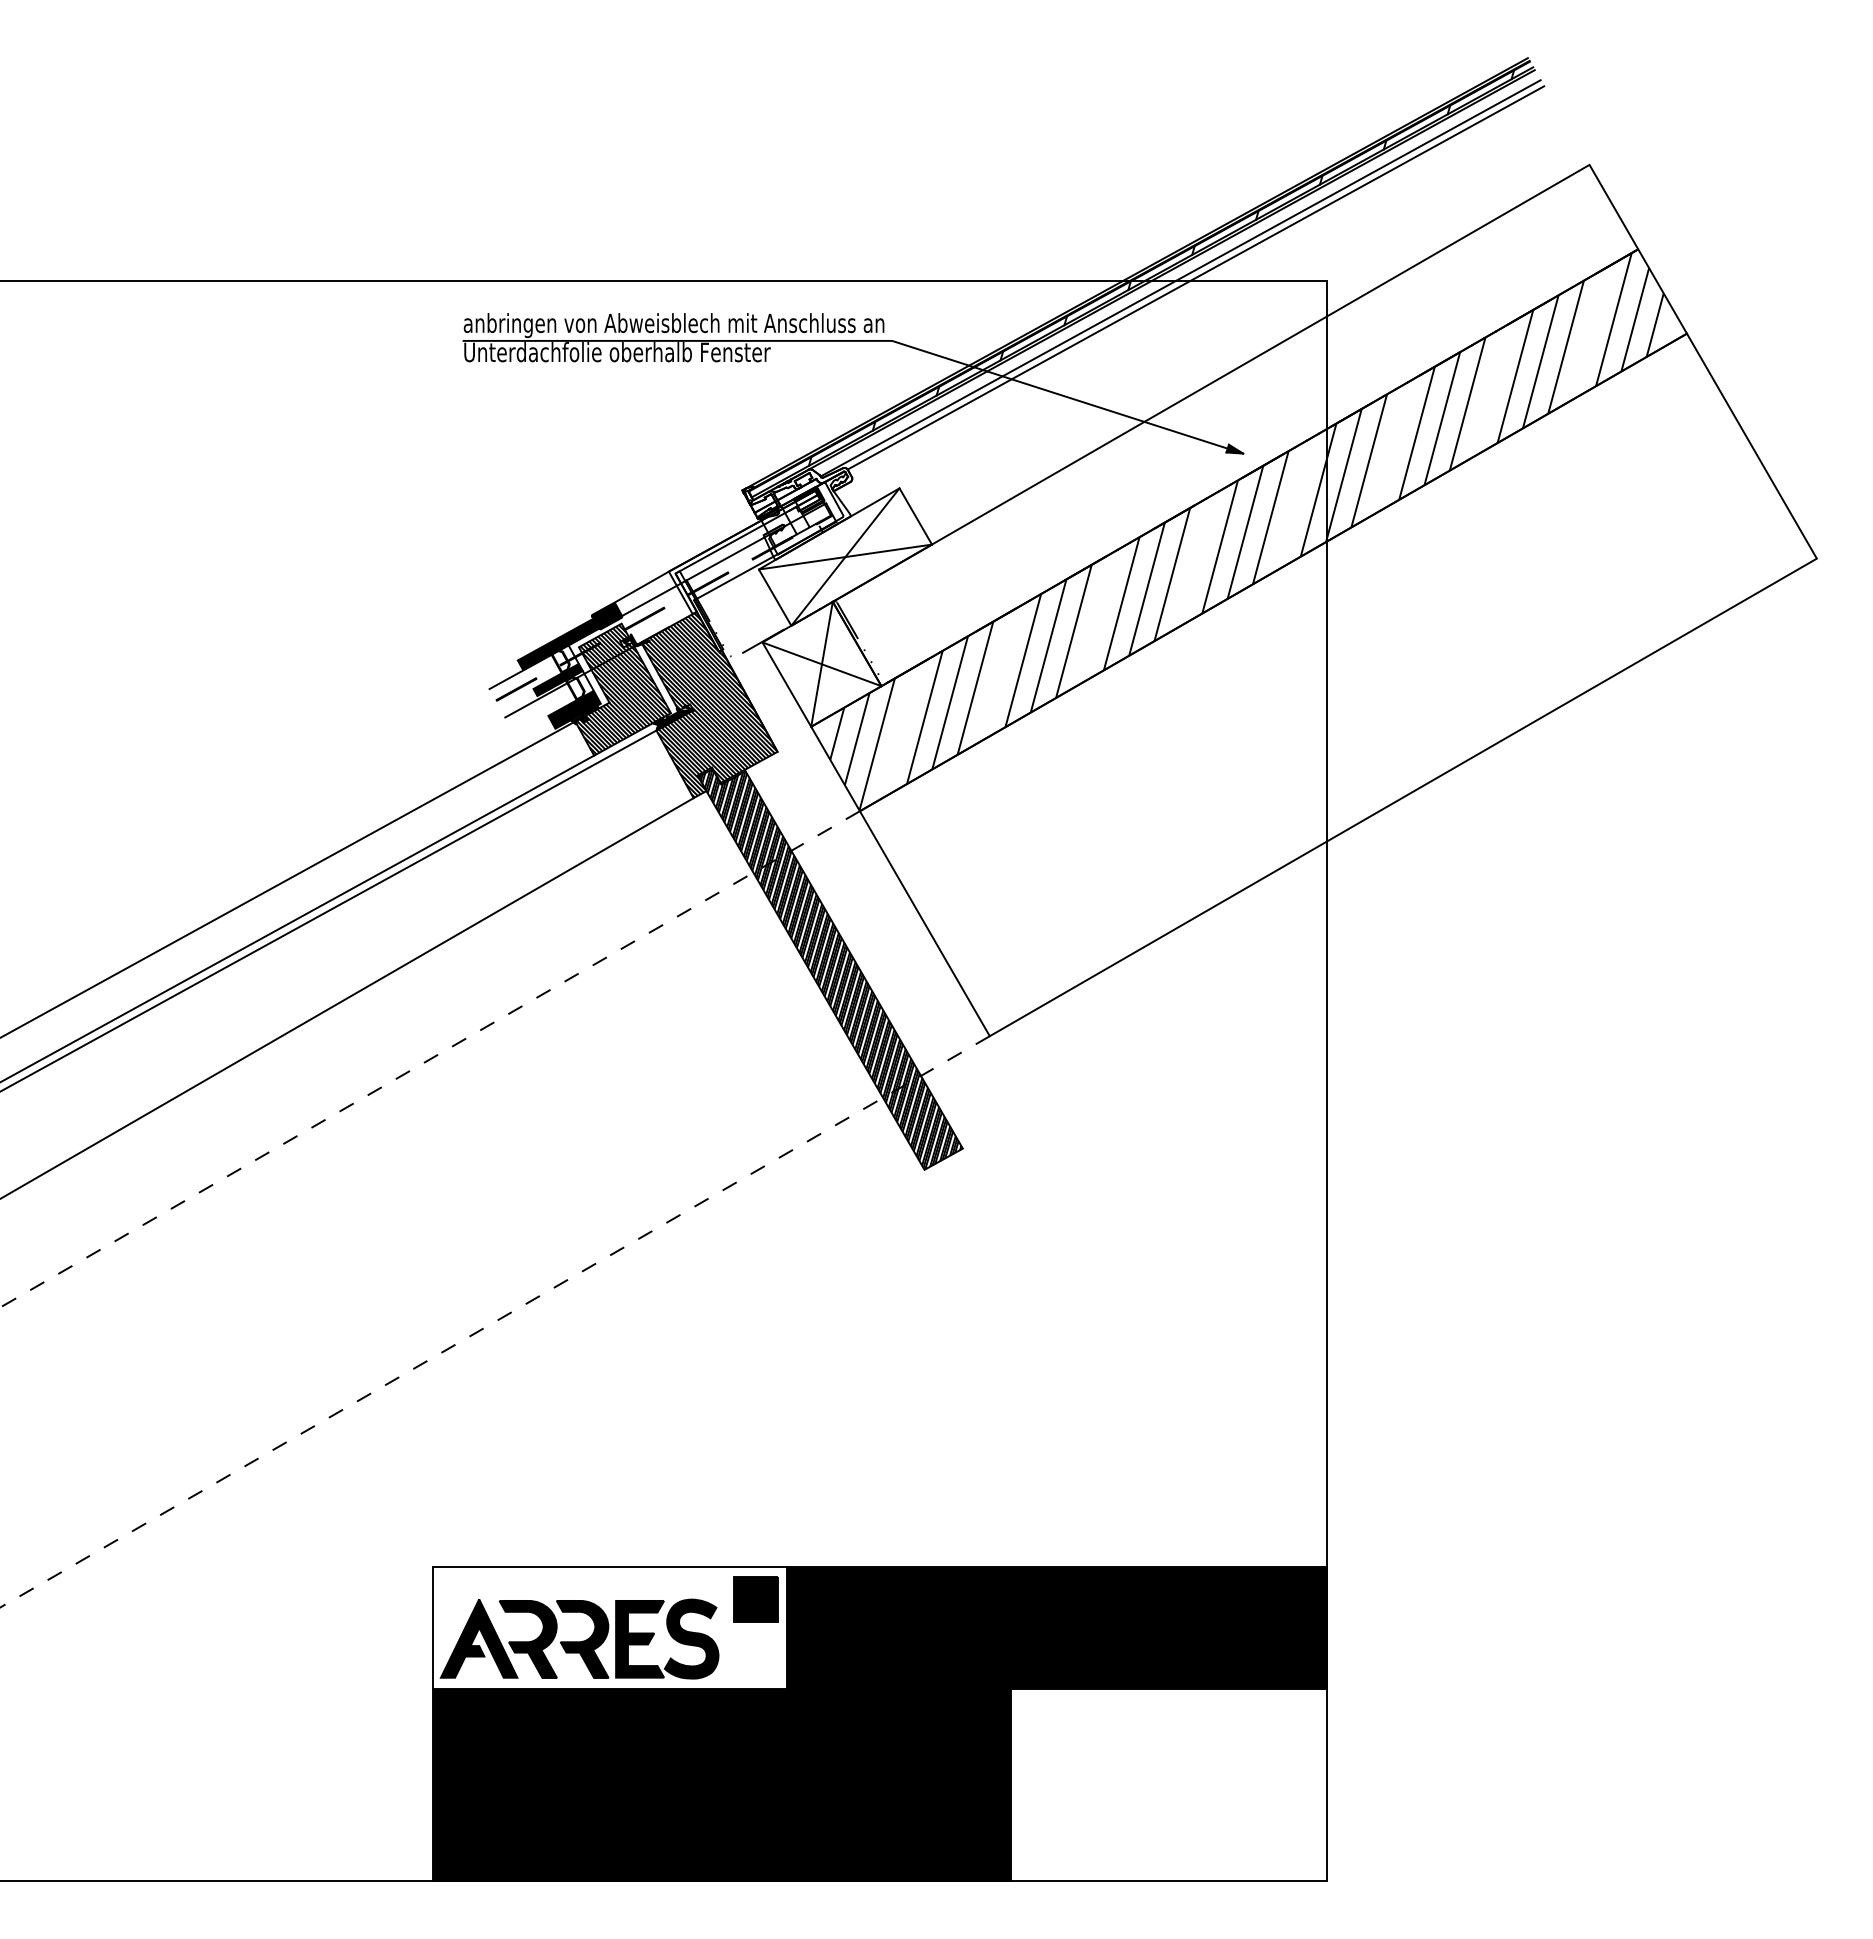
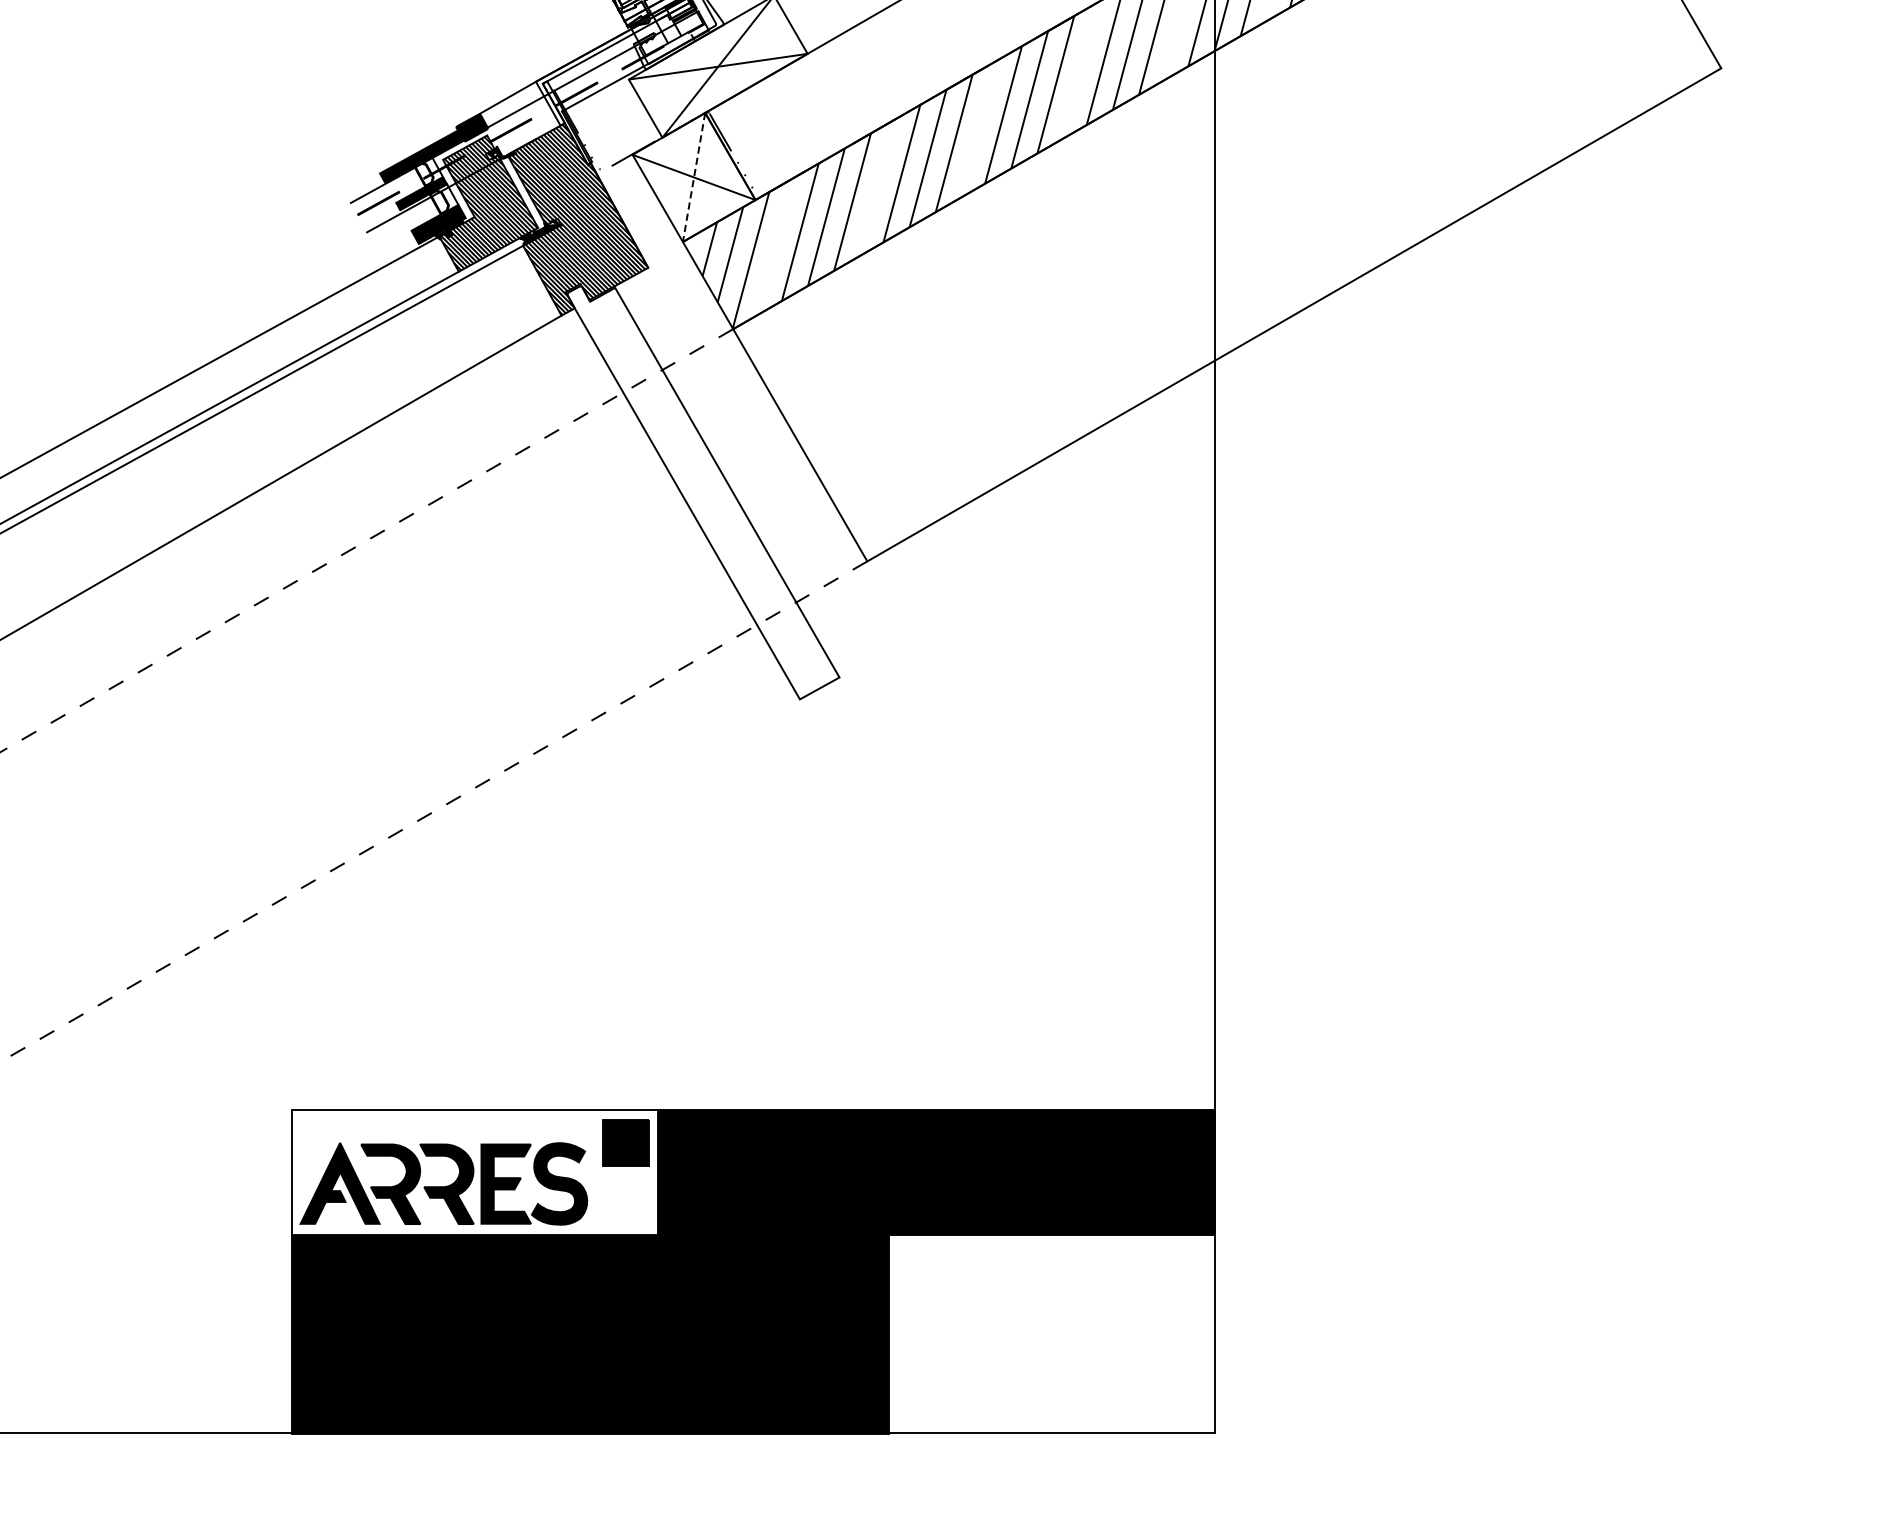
line: (821, 664) -> (693, 177), solid -> dashed
hatch: (830, 969) -> (702, 492), removed

